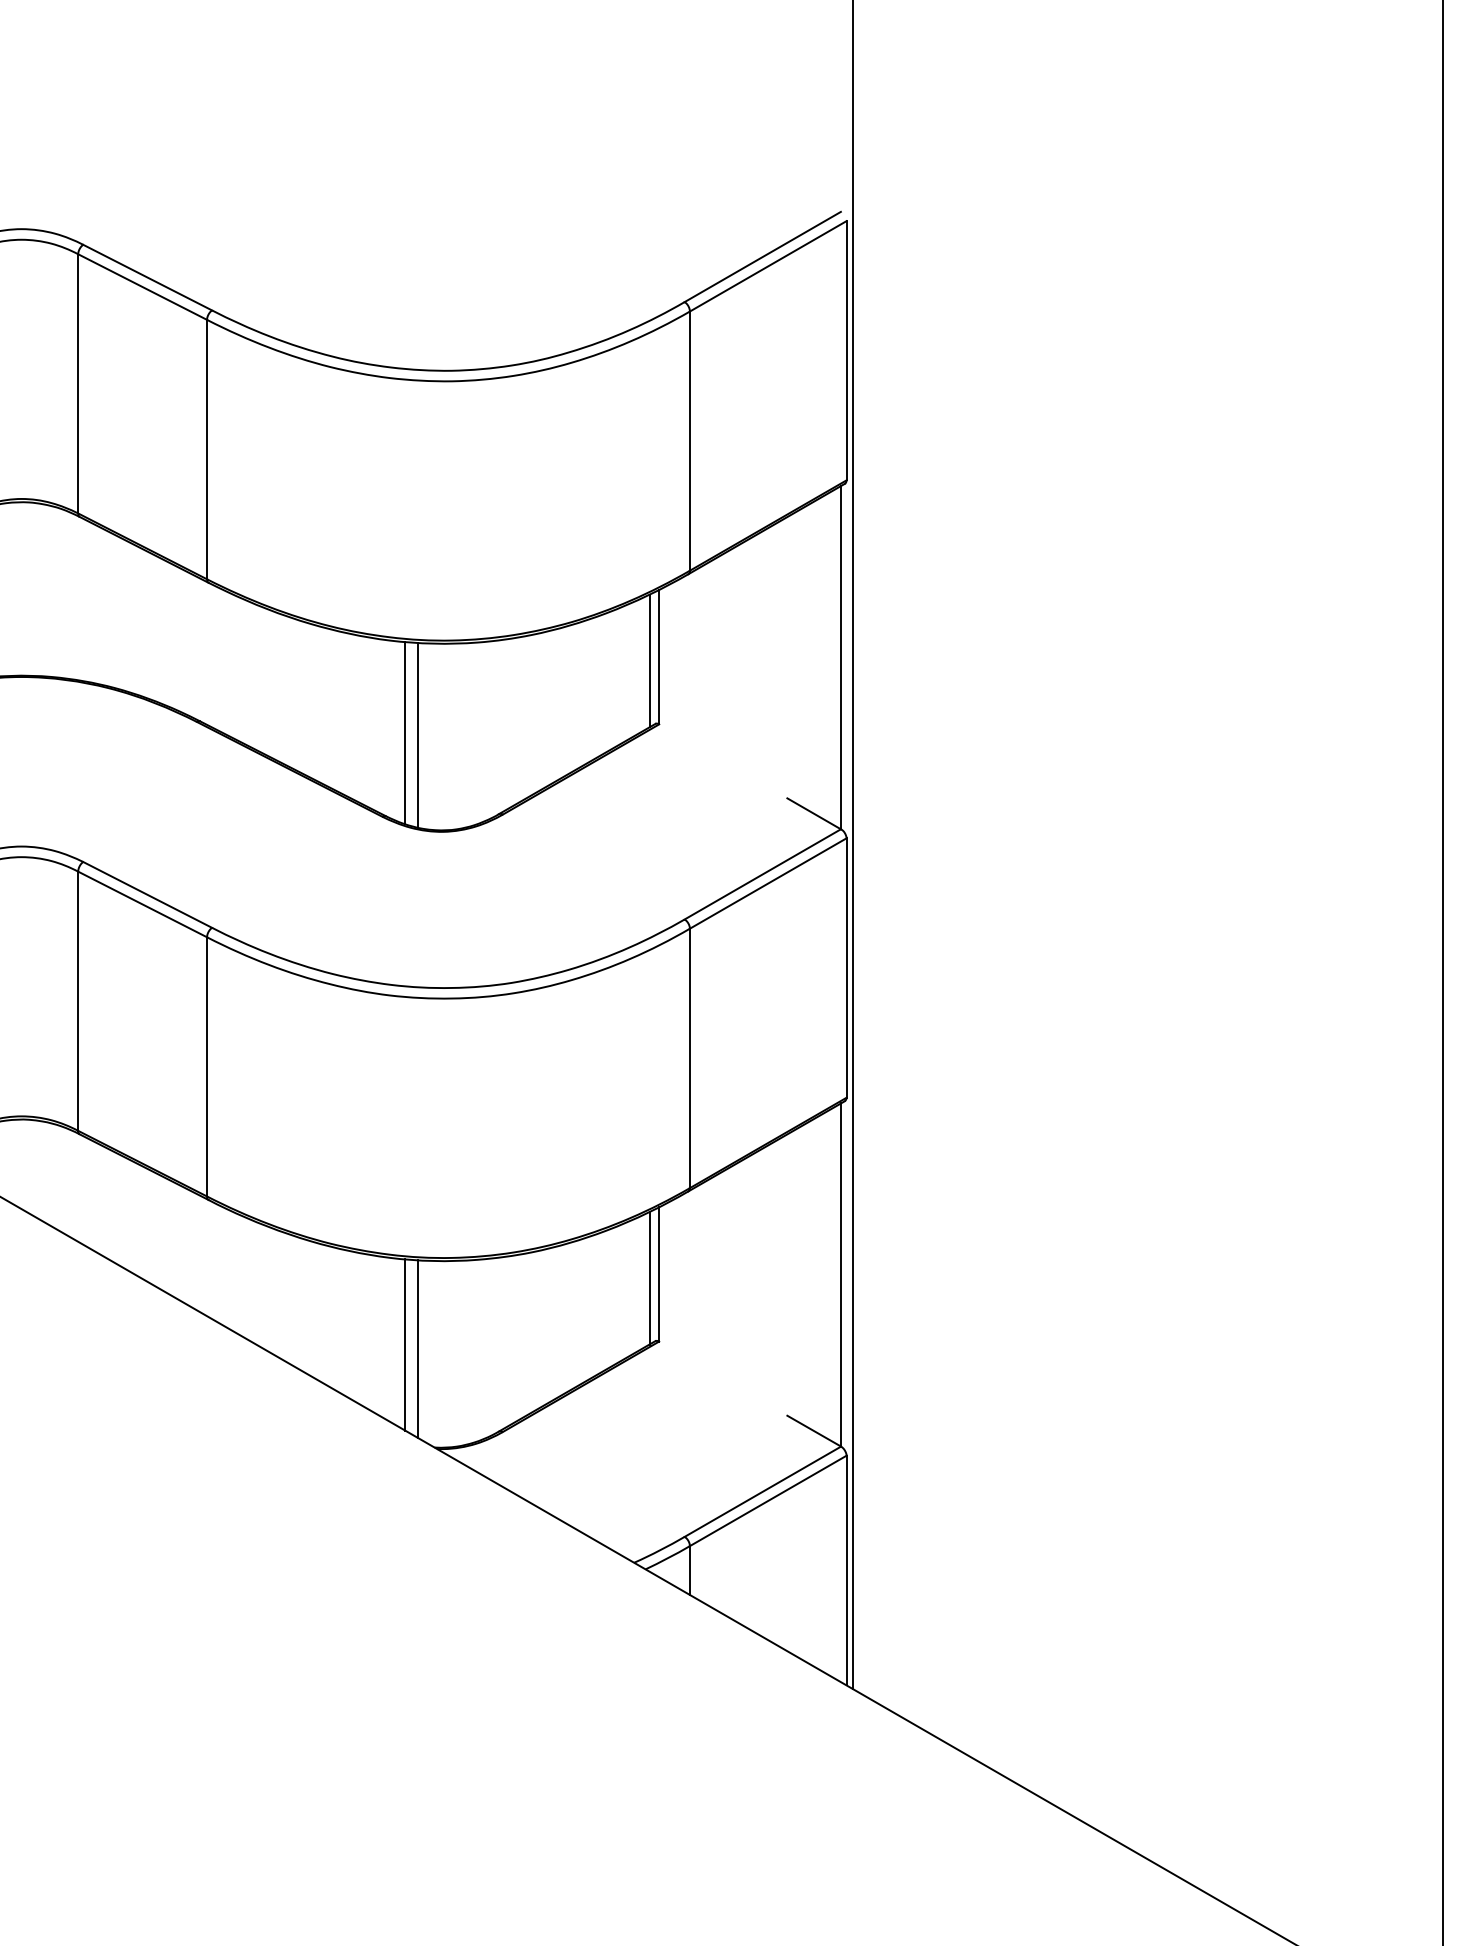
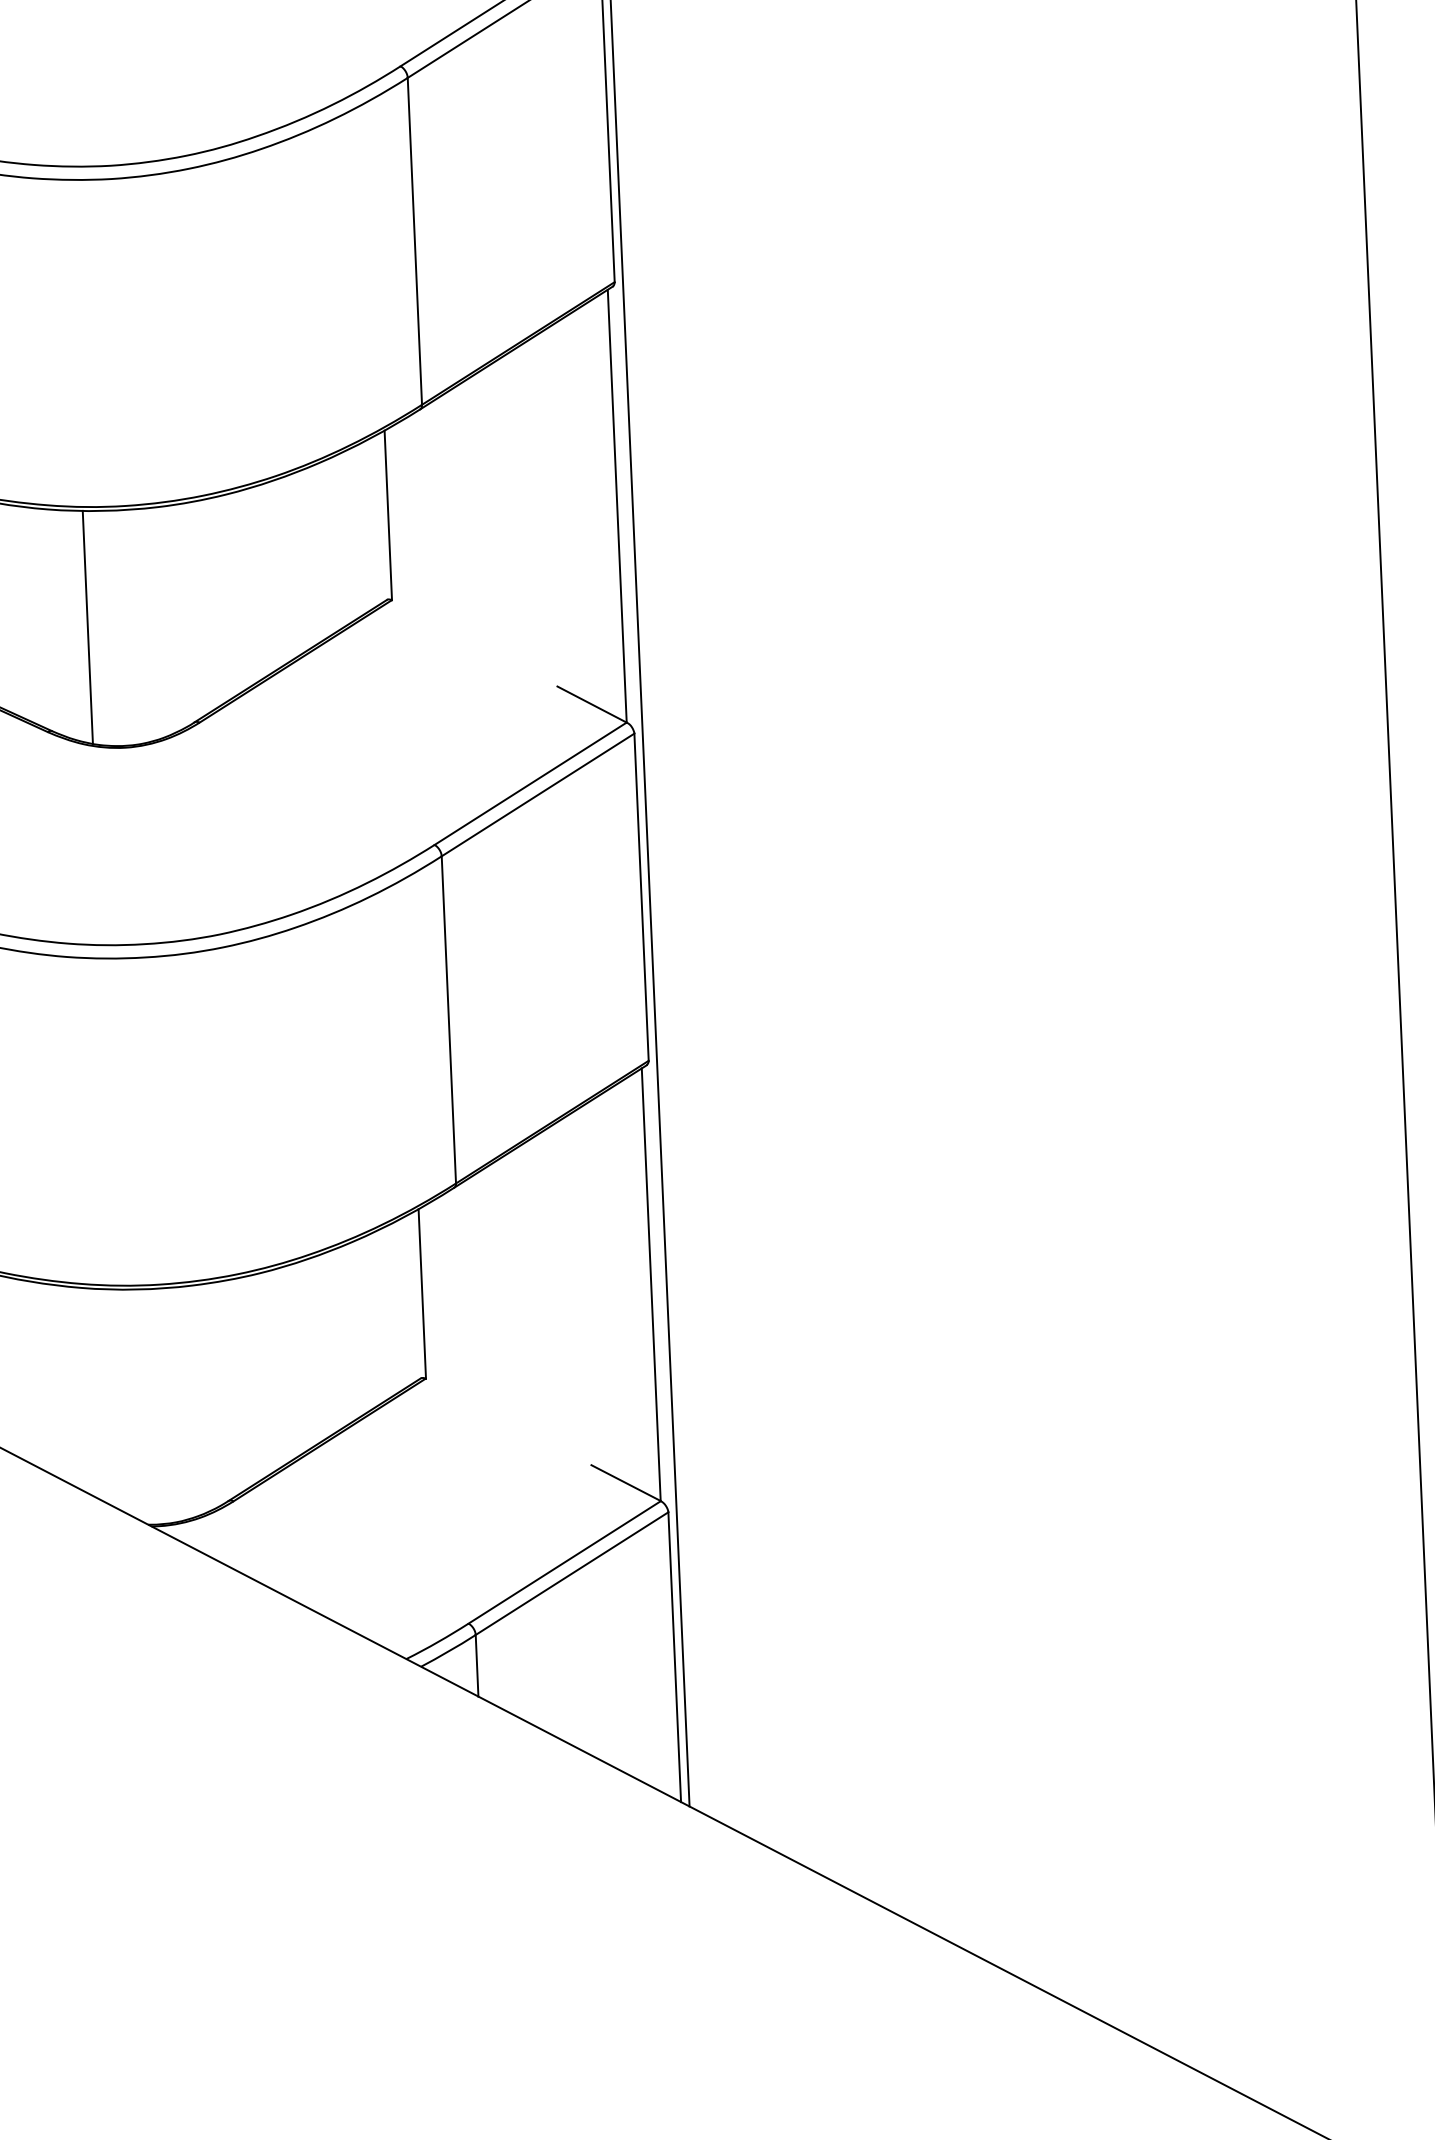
line: (649, 660) -> (375, 520), removed
line: (405, 733) -> (72, 625), removed
line: (649, 1278) -> (410, 1299), removed
line: (405, 1344) -> (105, 1396), removed
line: (417, 1348) -> (121, 1400), removed

